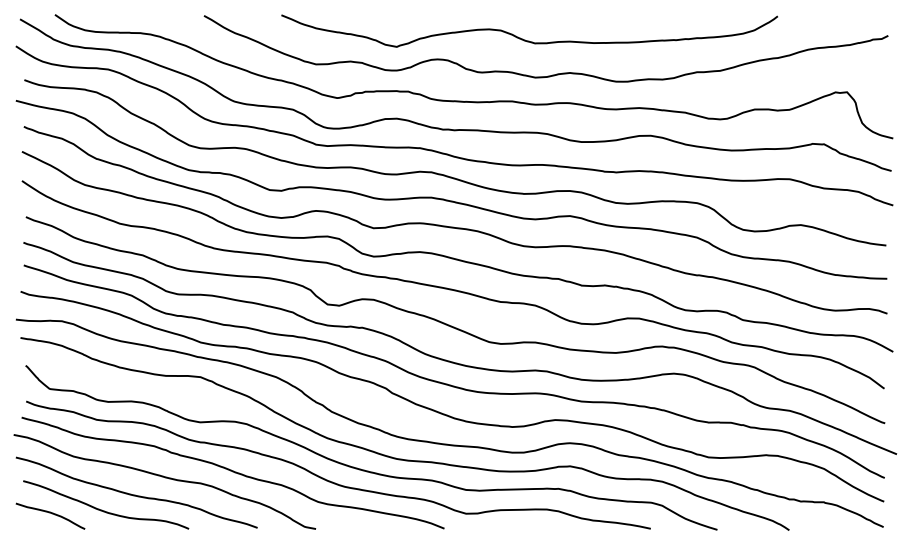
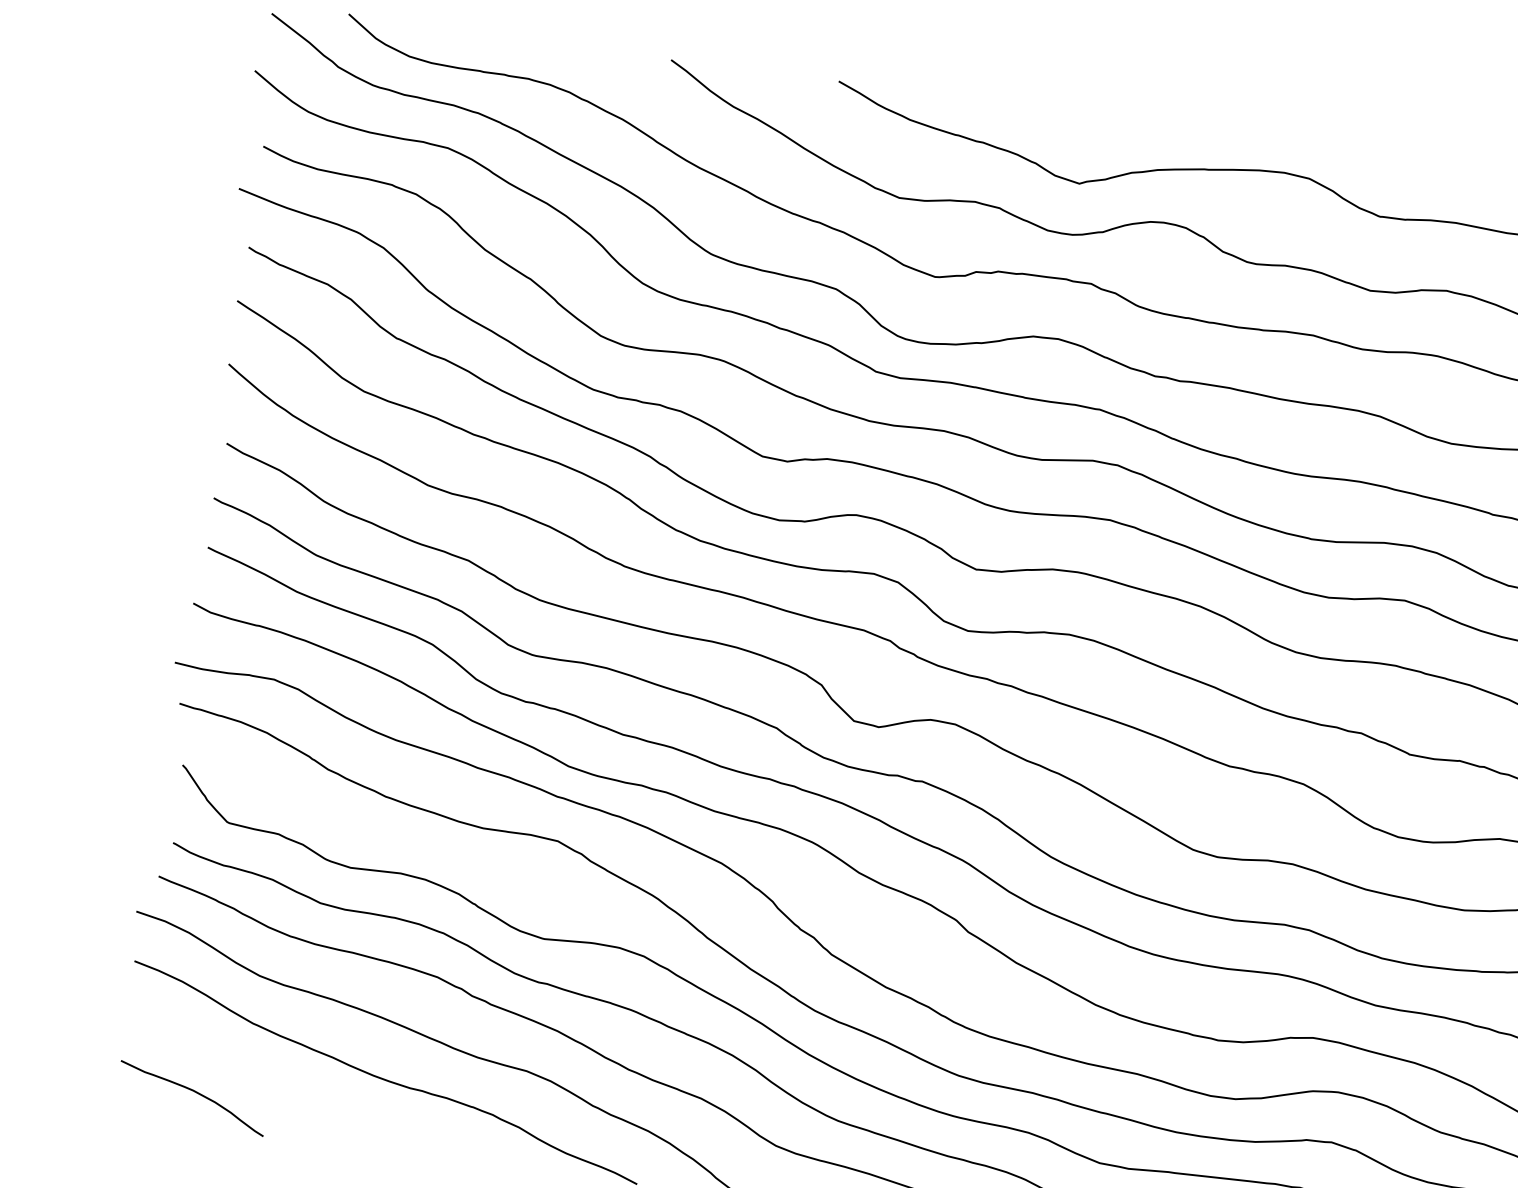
curve: (104, 510) -> (310, 1101), removed

